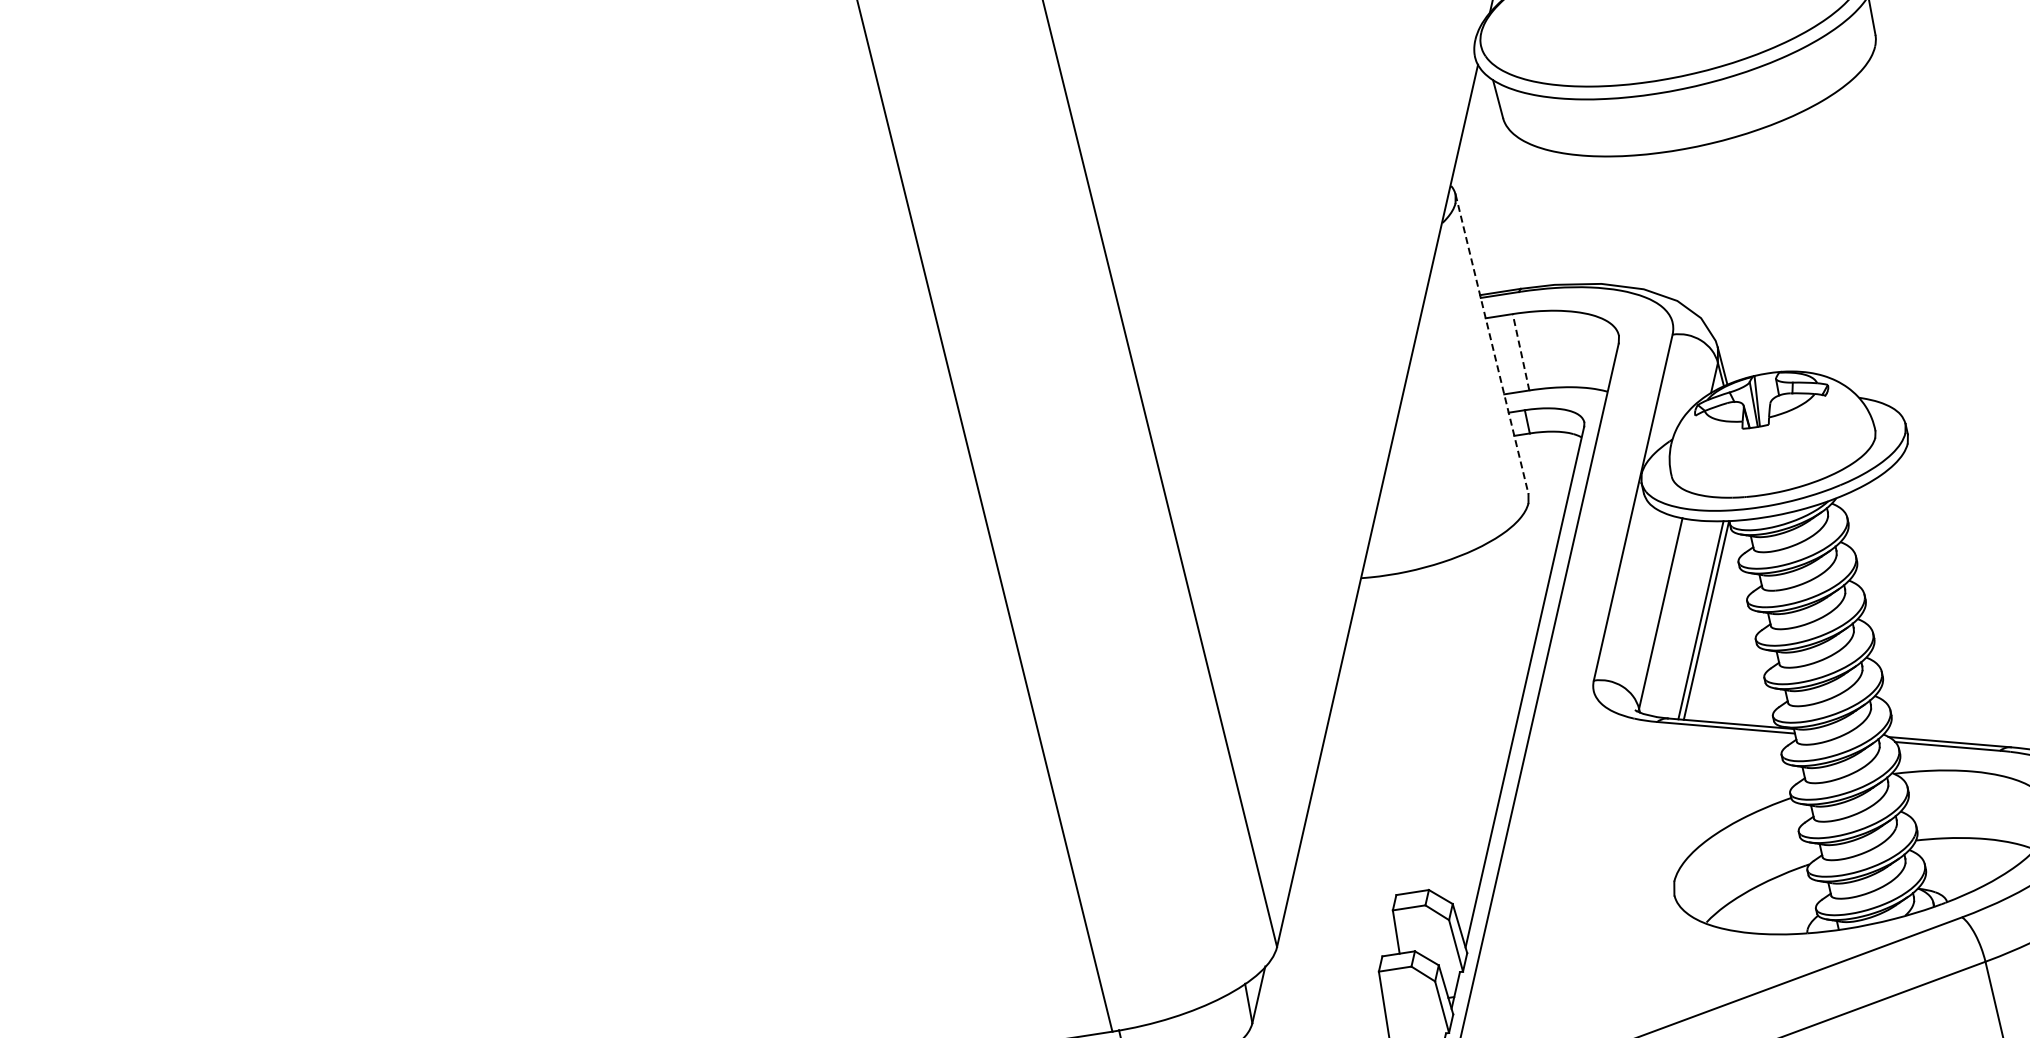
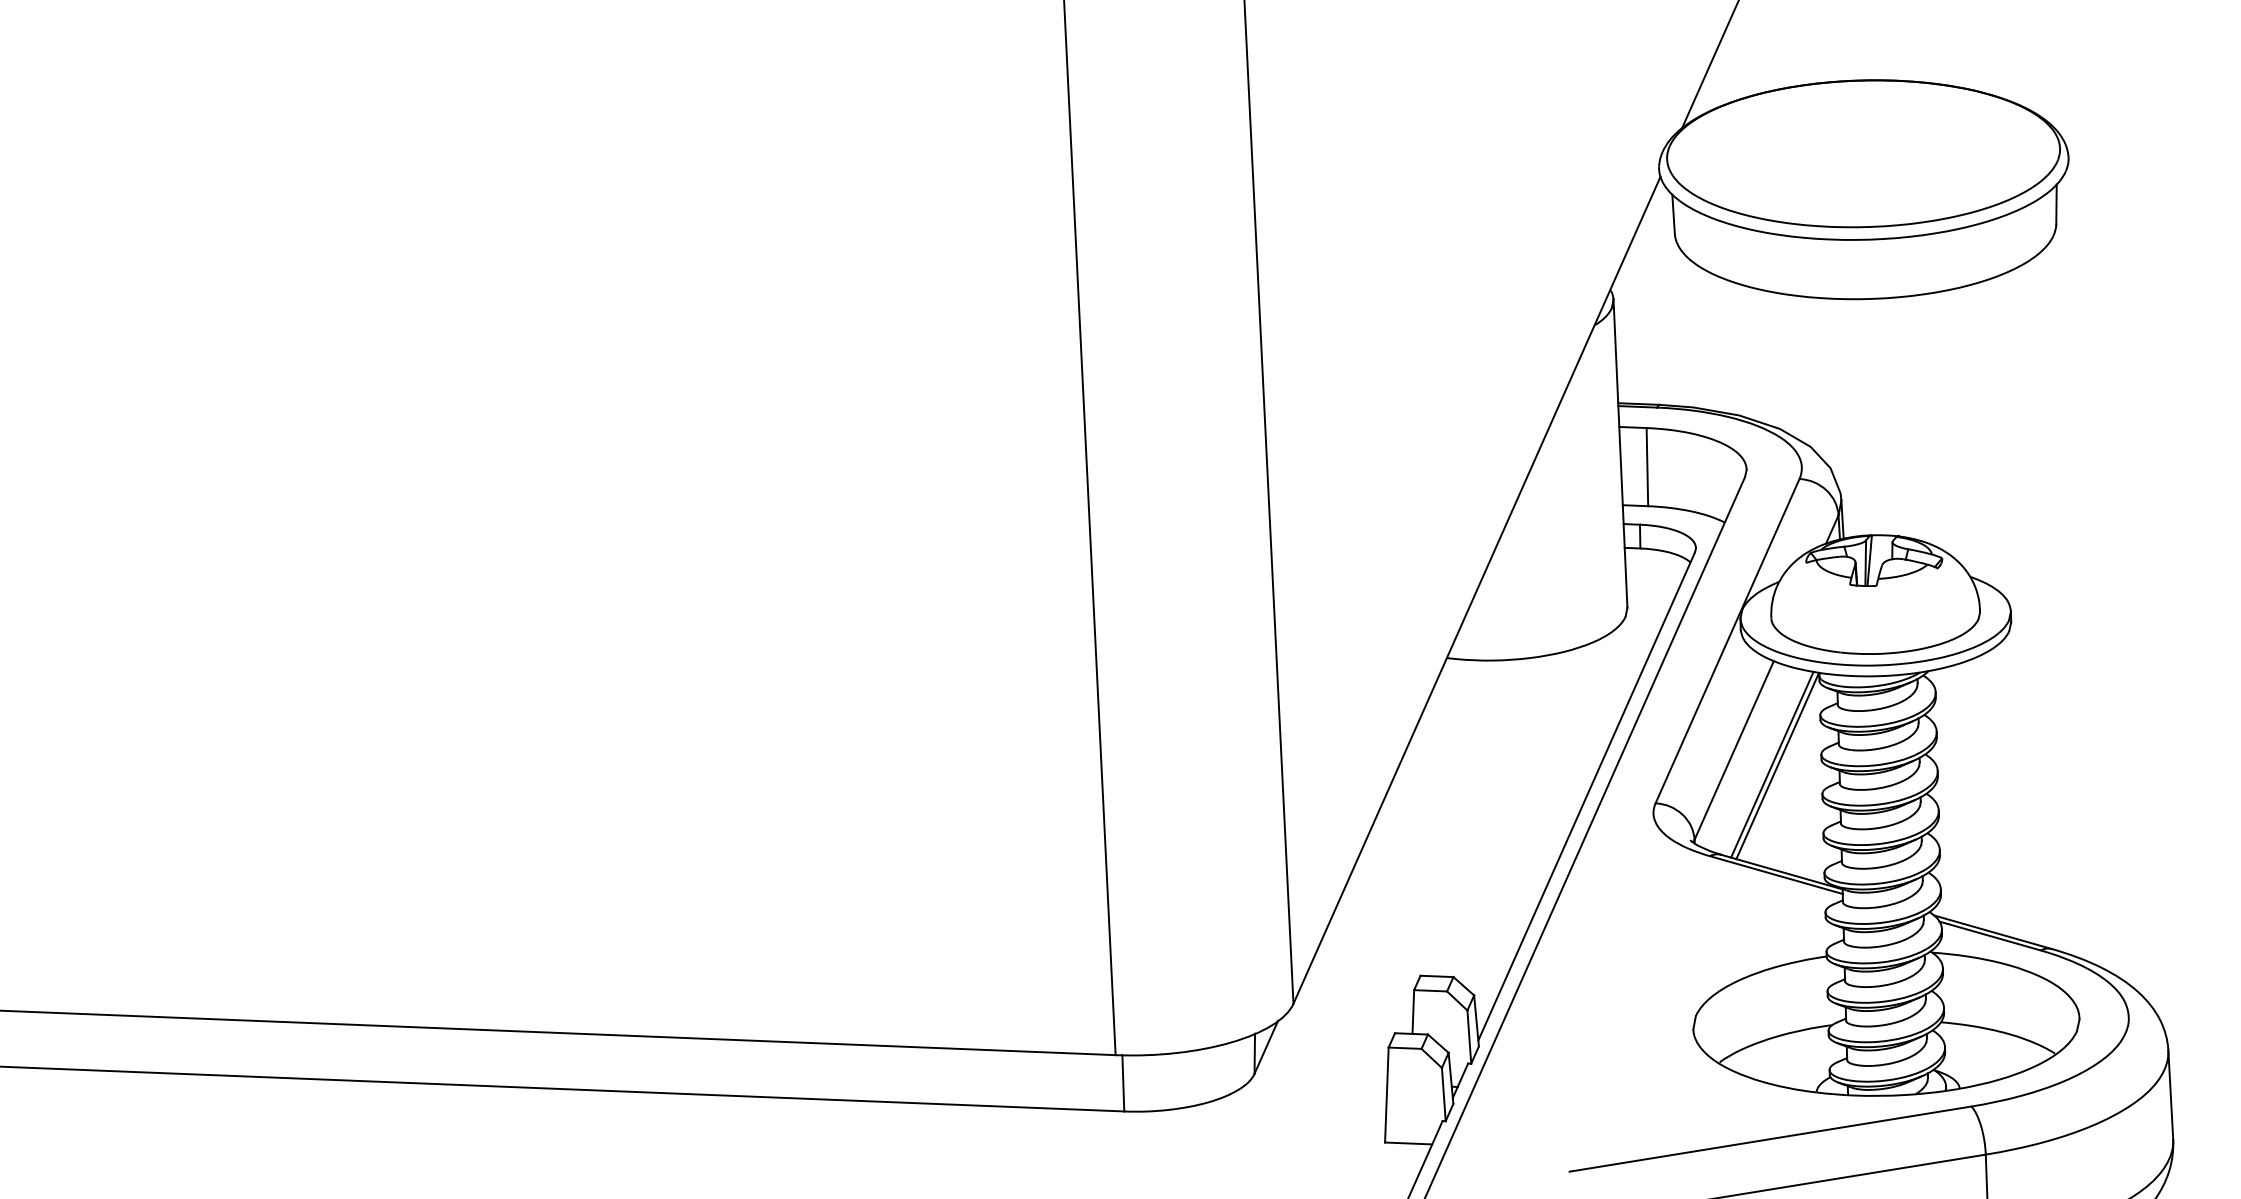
line: (1492, 345) -> (1620, 454), dashed -> solid
line: (1521, 351) -> (1647, 466), dashed -> solid

